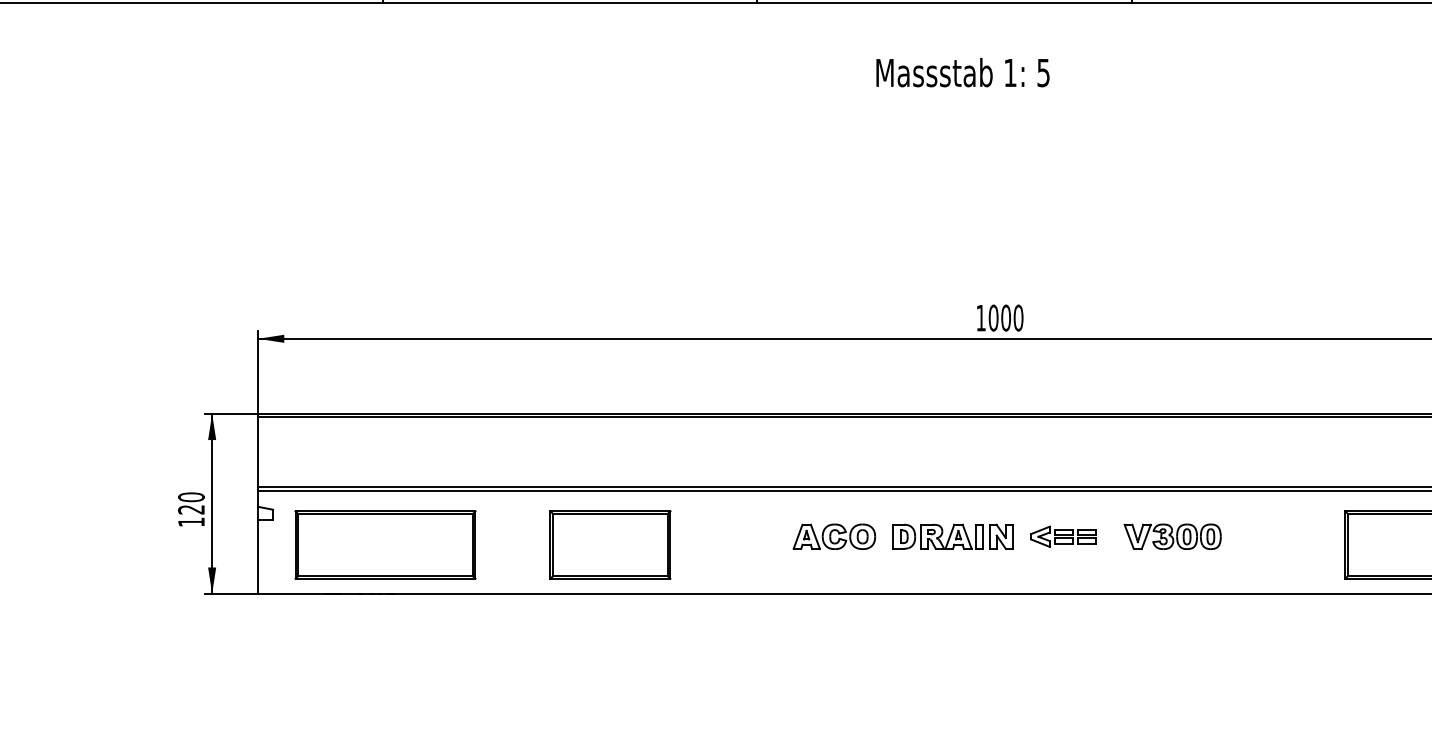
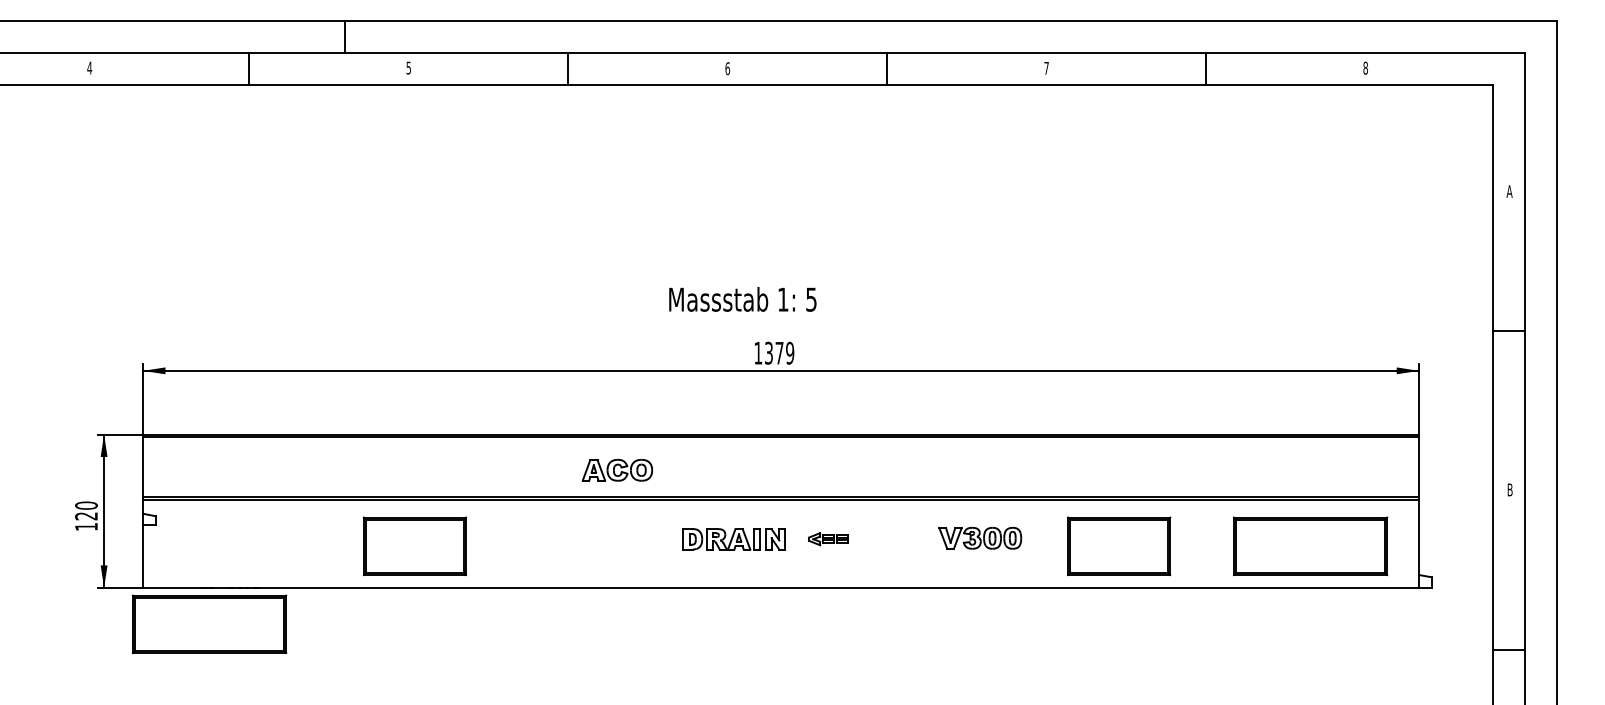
text: (962, 71) -> (742, 298), moved
text: (1006, 317) -> (779, 352), 1000 -> 1379
part: (833, 535) -> (616, 469), moved
part: (1062, 535) -> (827, 538), size x0.7
part: (1172, 535) -> (980, 537), moved
part: (609, 544) -> (414, 545), moved
part: (385, 545) -> (209, 624), moved

